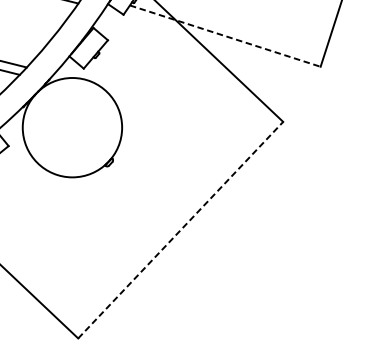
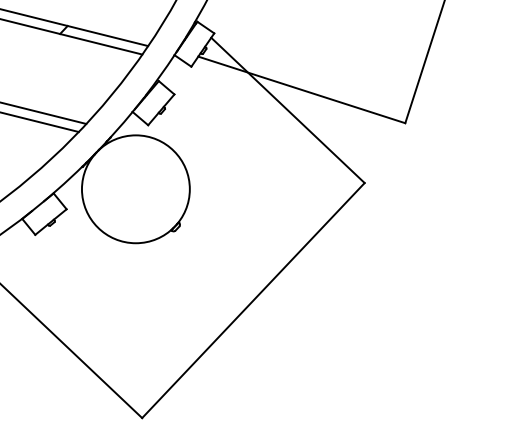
line: (225, 35) -> (301, 89), dashed -> solid
line: (180, 230) -> (253, 300), dashed -> solid

